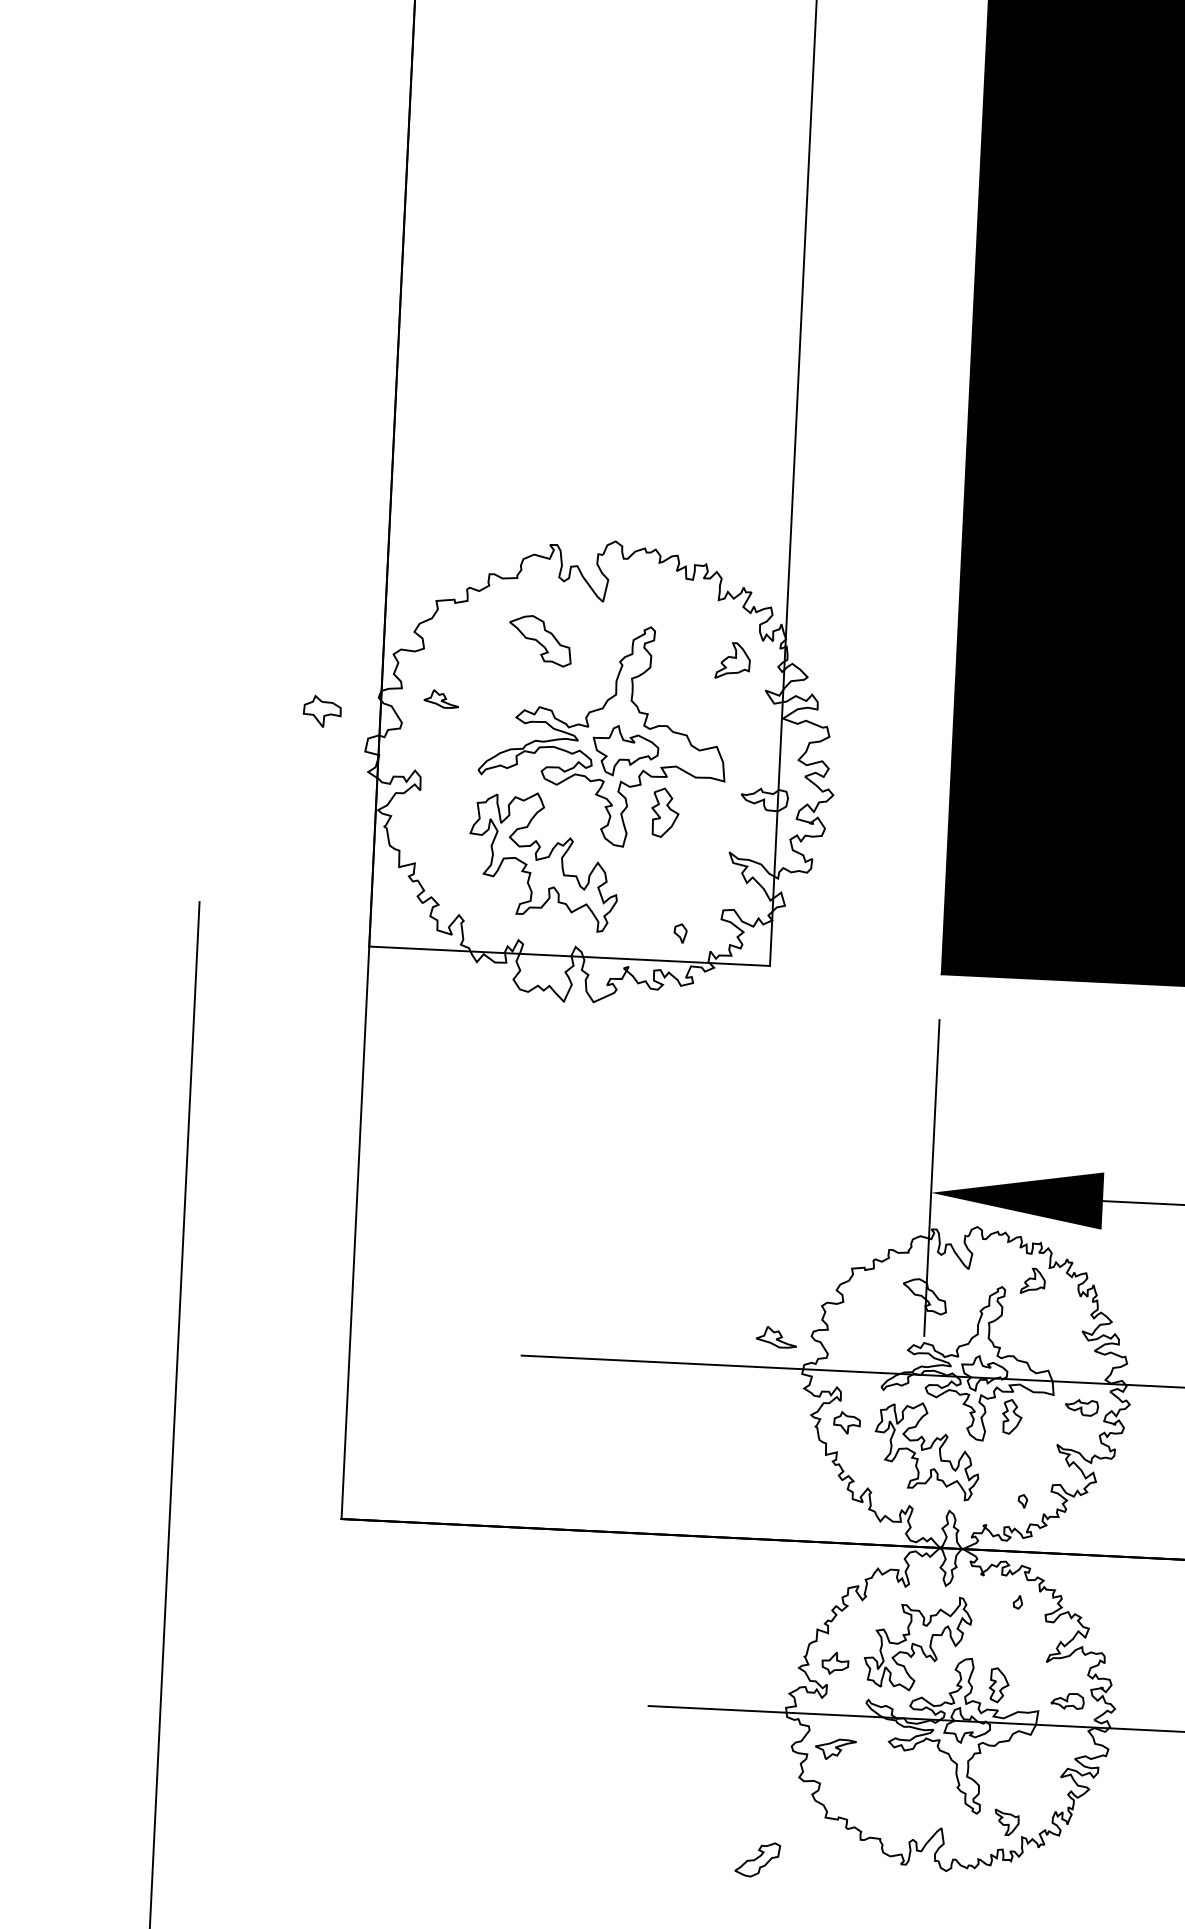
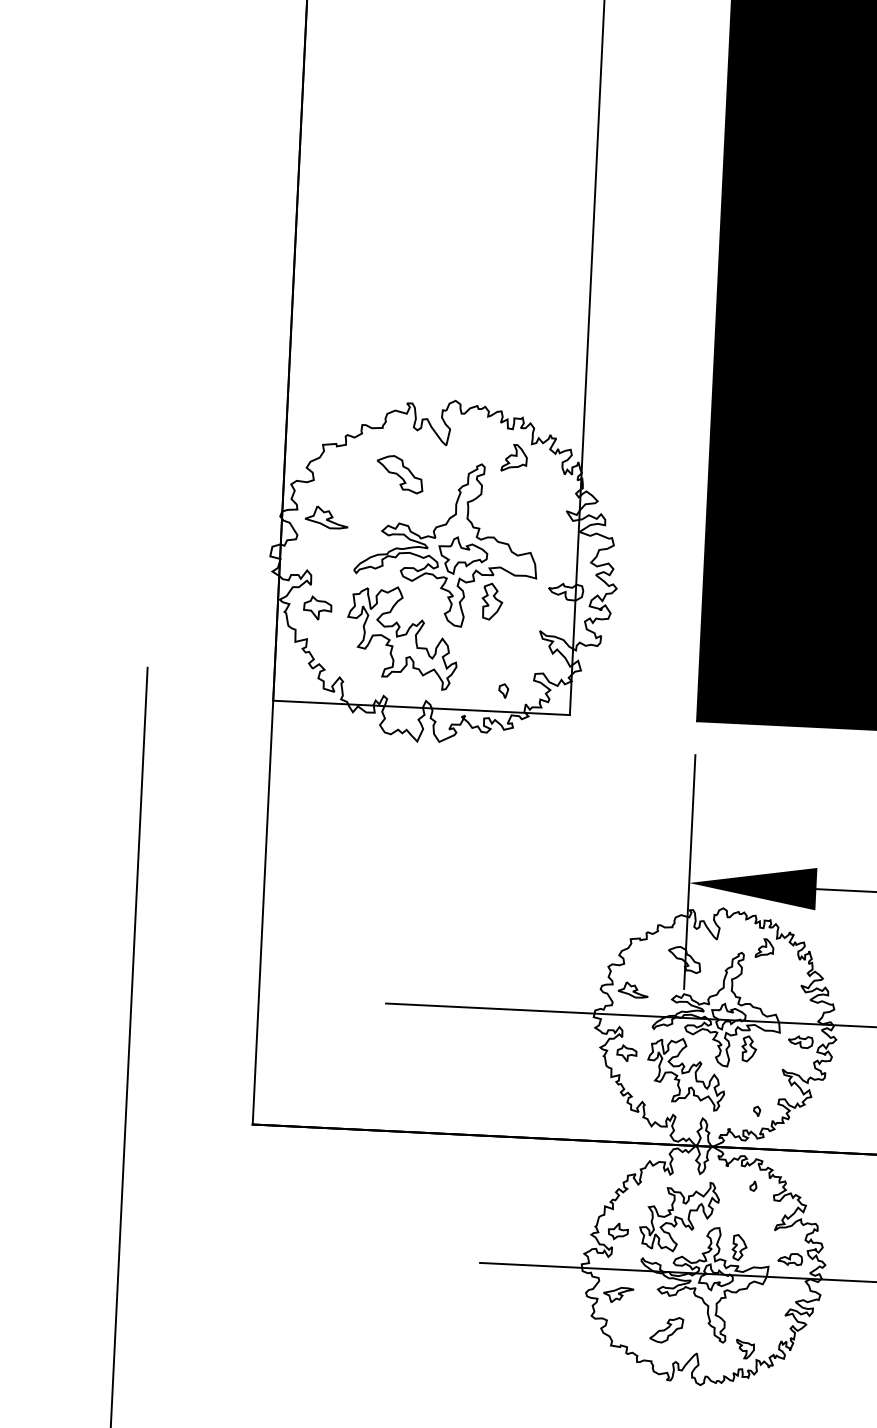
part: (732, 660) -> (514, 457), moved
part: (441, 698) -> (326, 517), size x1.67
part: (321, 710) -> (317, 607), moved
part: (775, 1337) -> (632, 990), moved
part: (757, 1859) -> (666, 1329), moved

